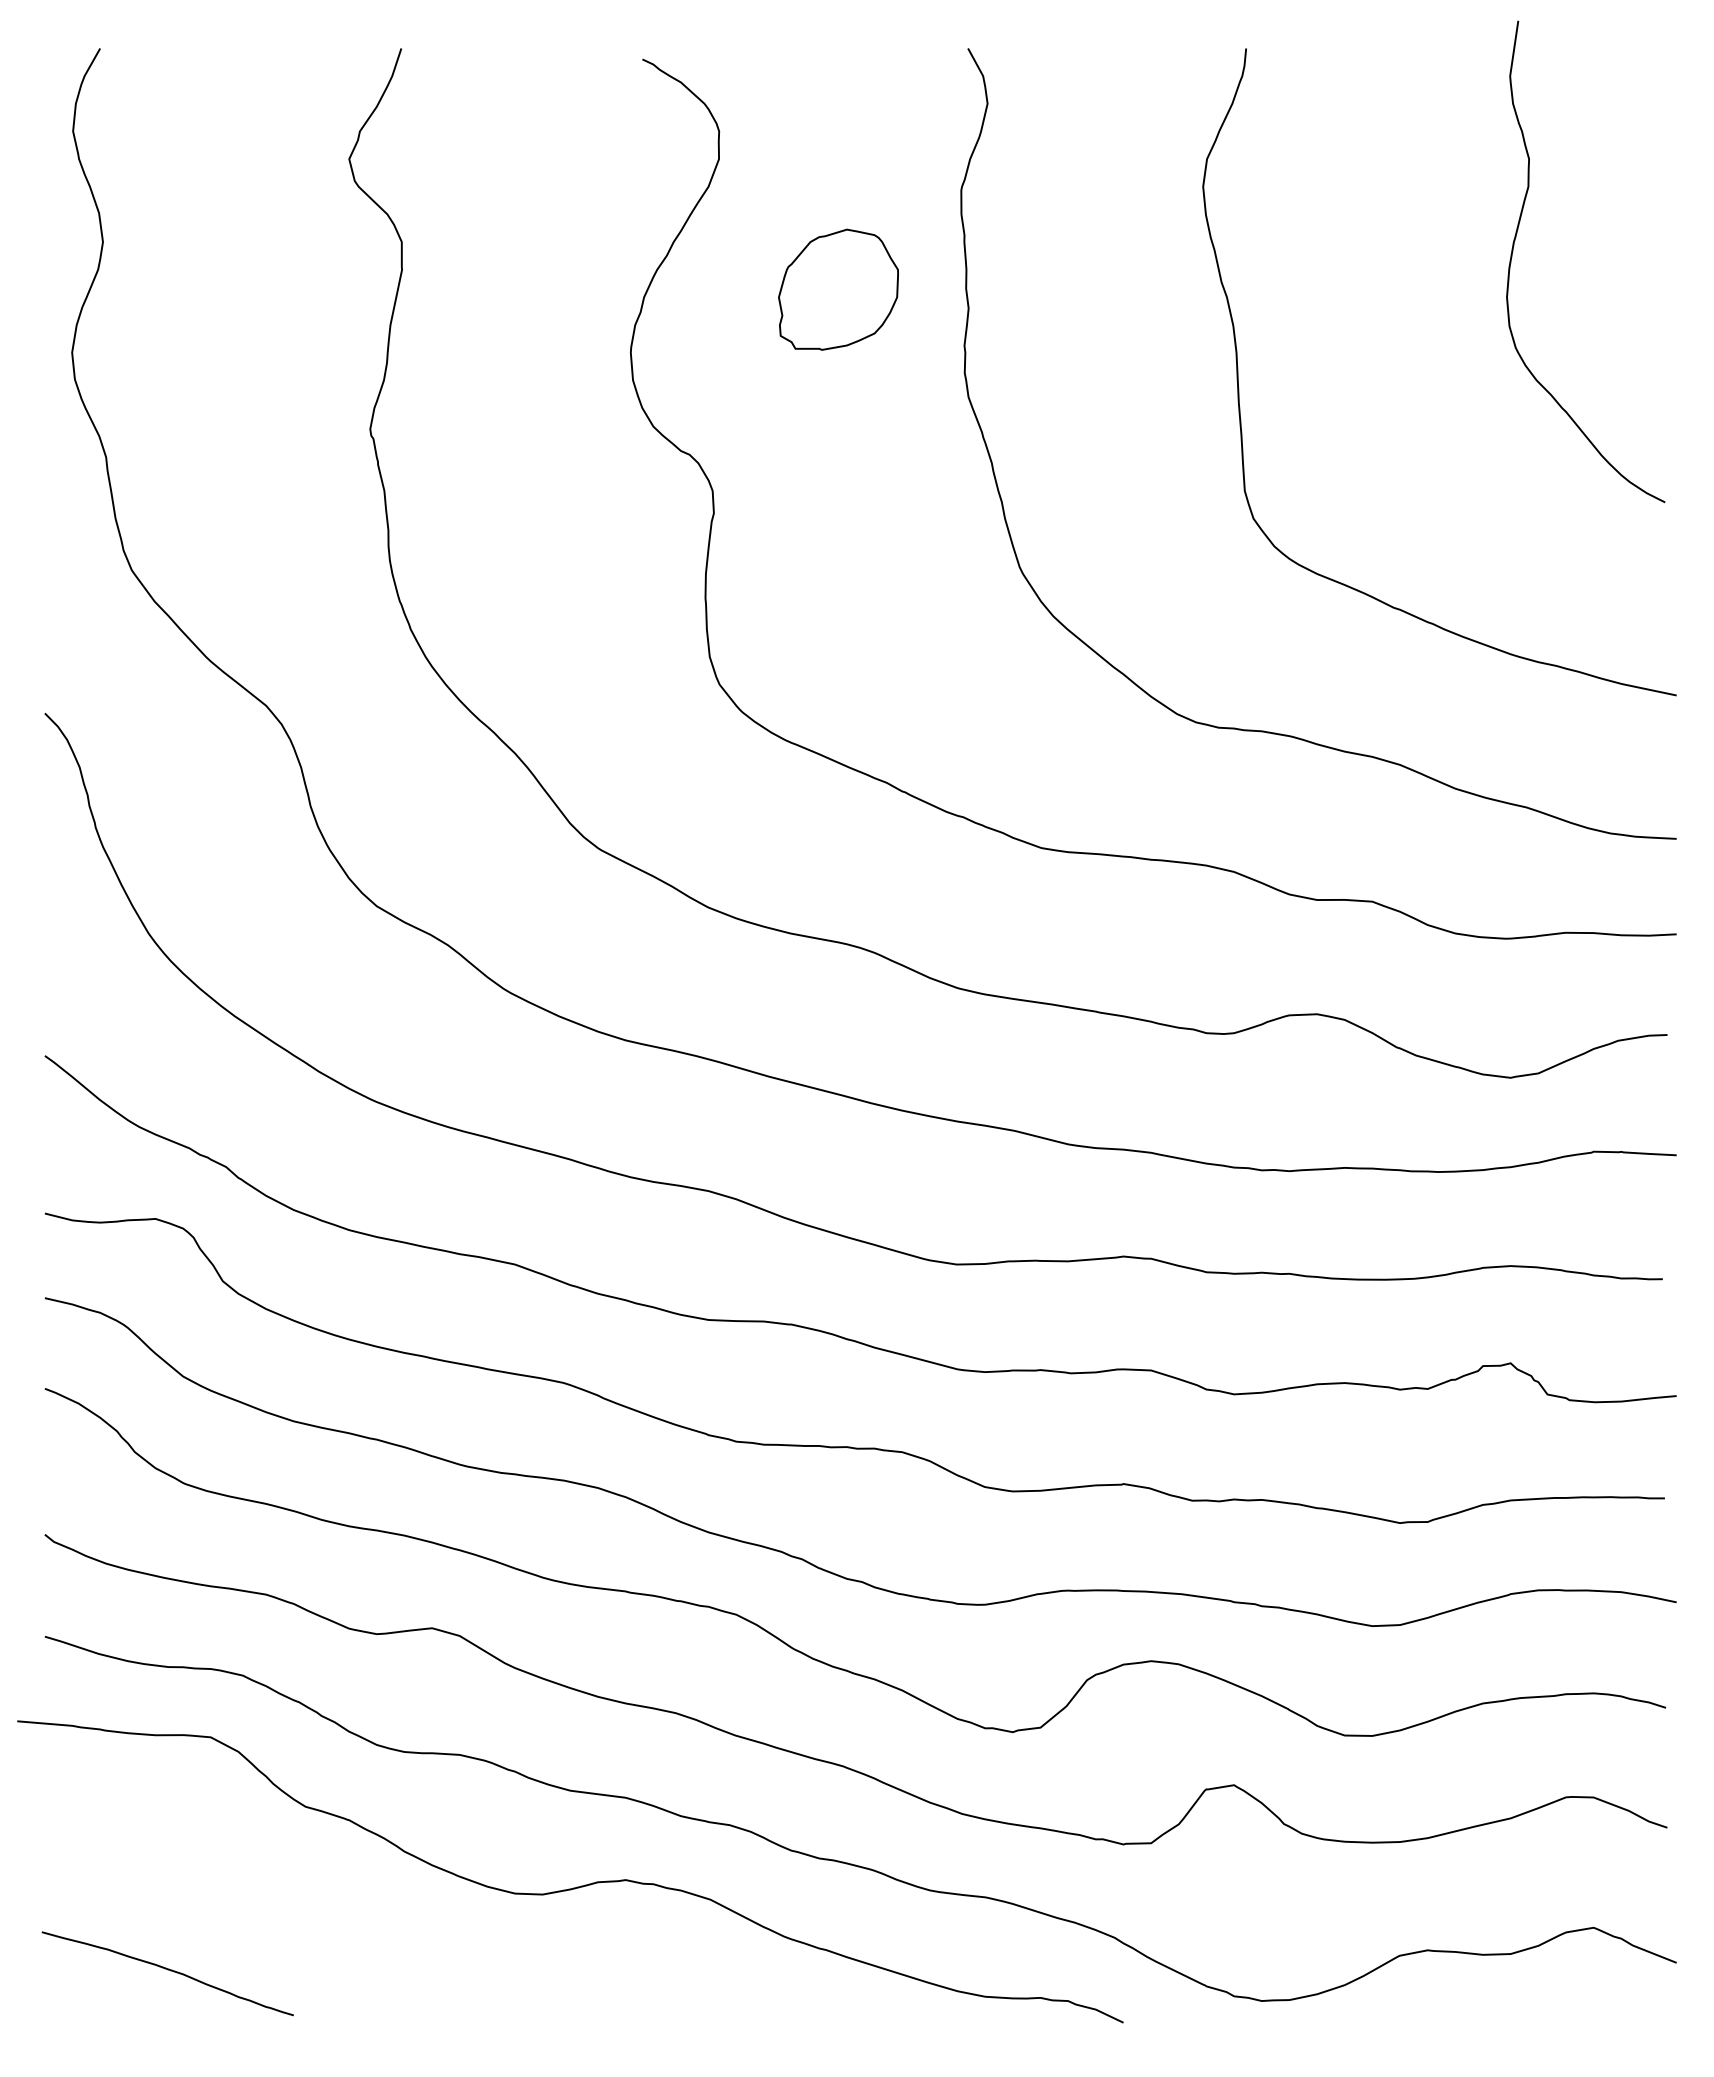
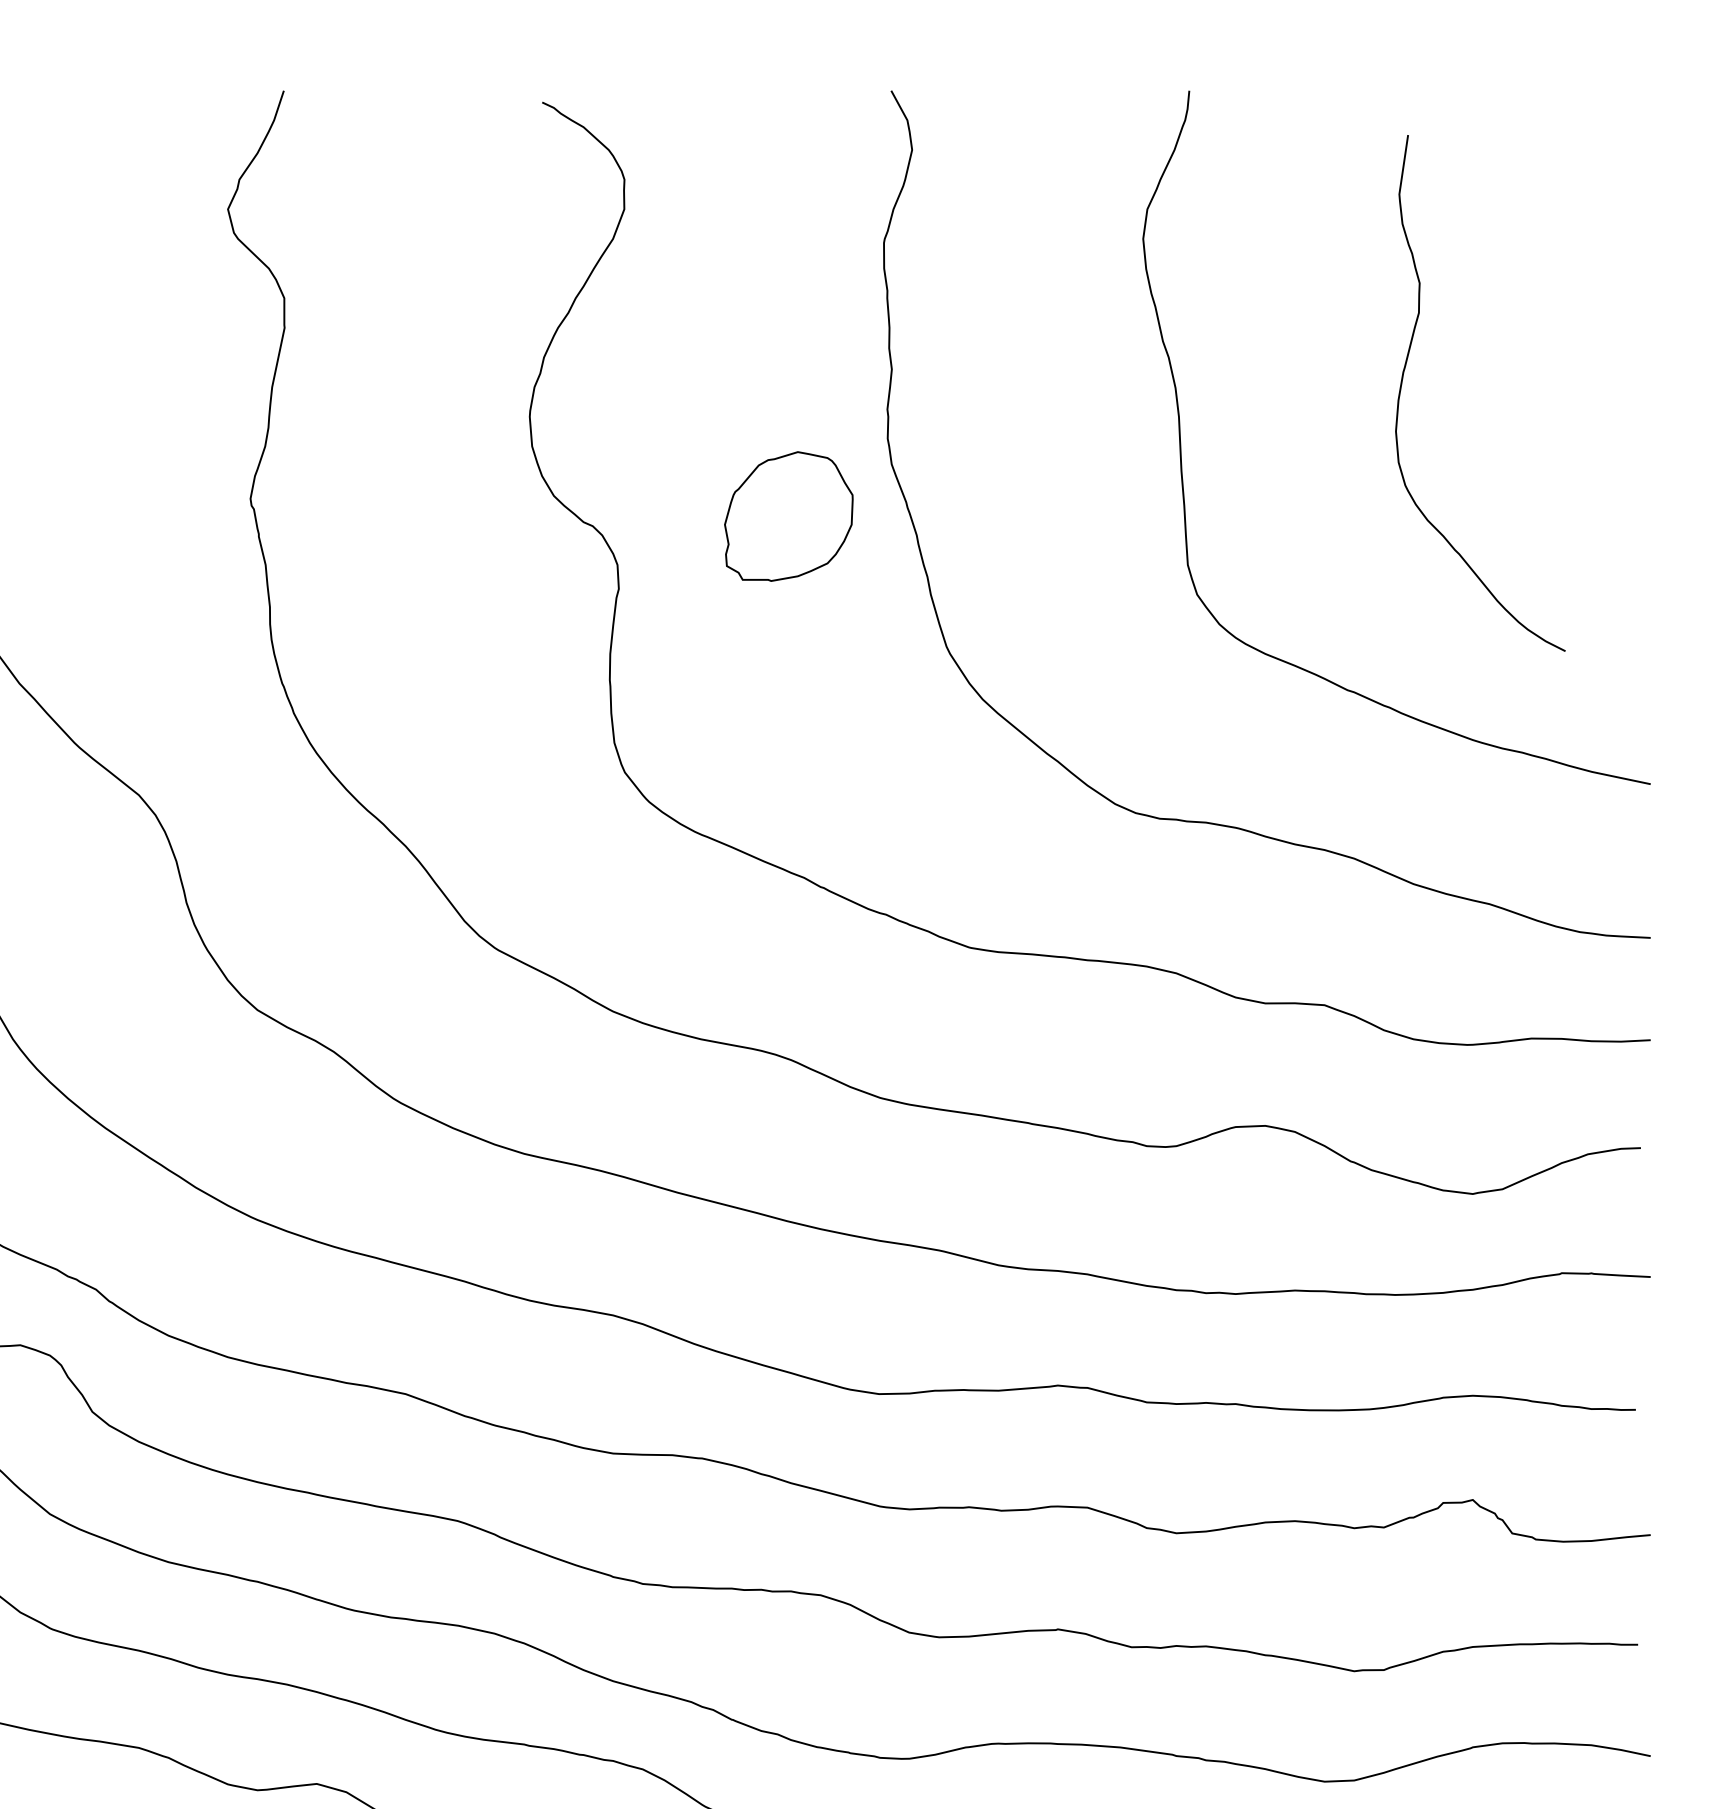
curve: (1514, 246) -> (1404, 376), moved
part: (838, 289) -> (788, 516), moved

